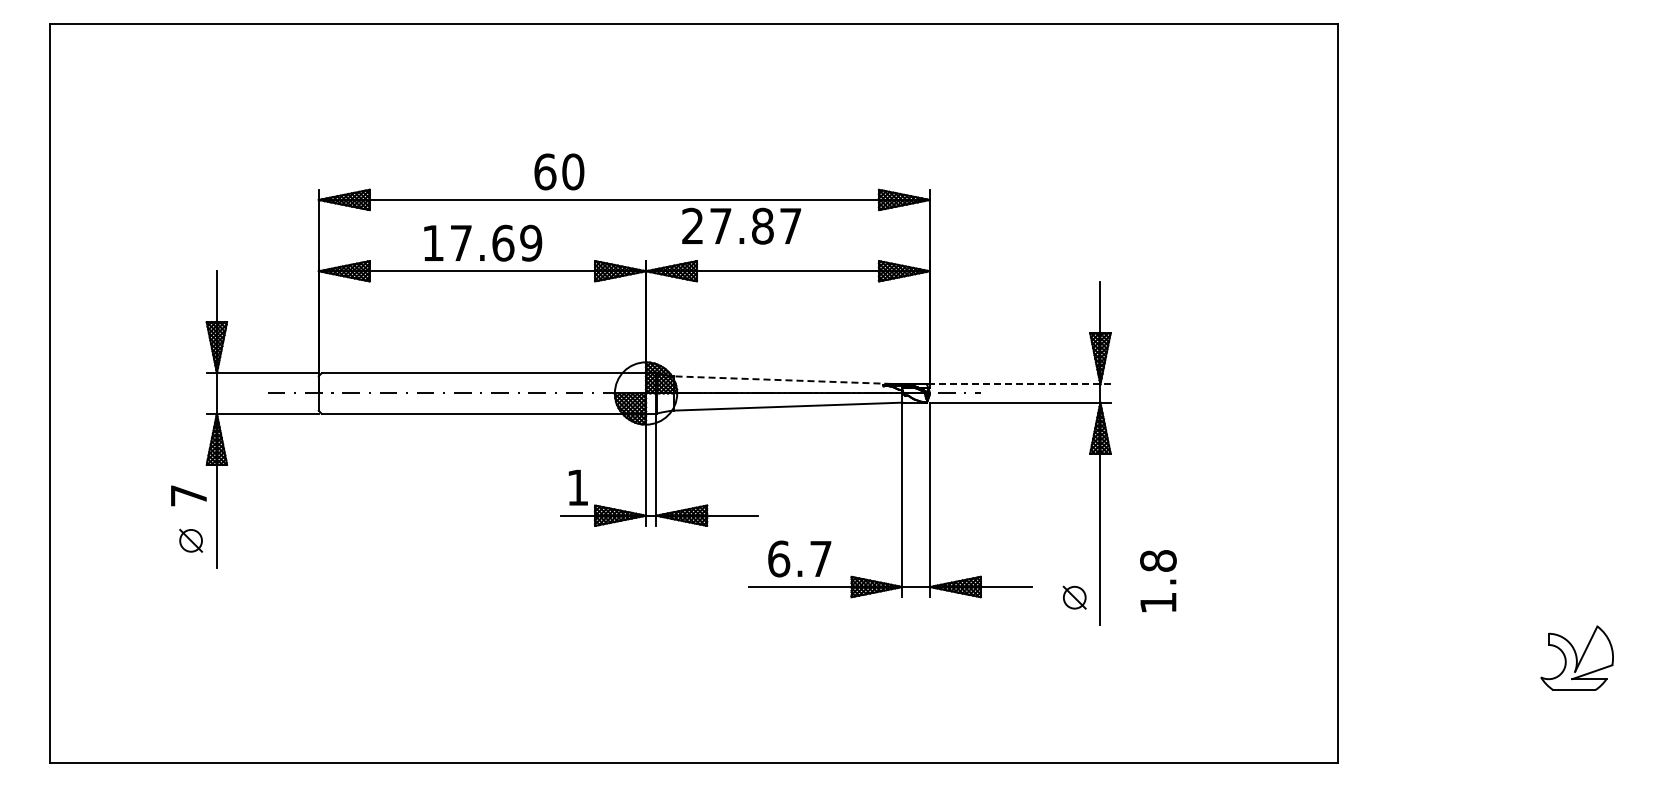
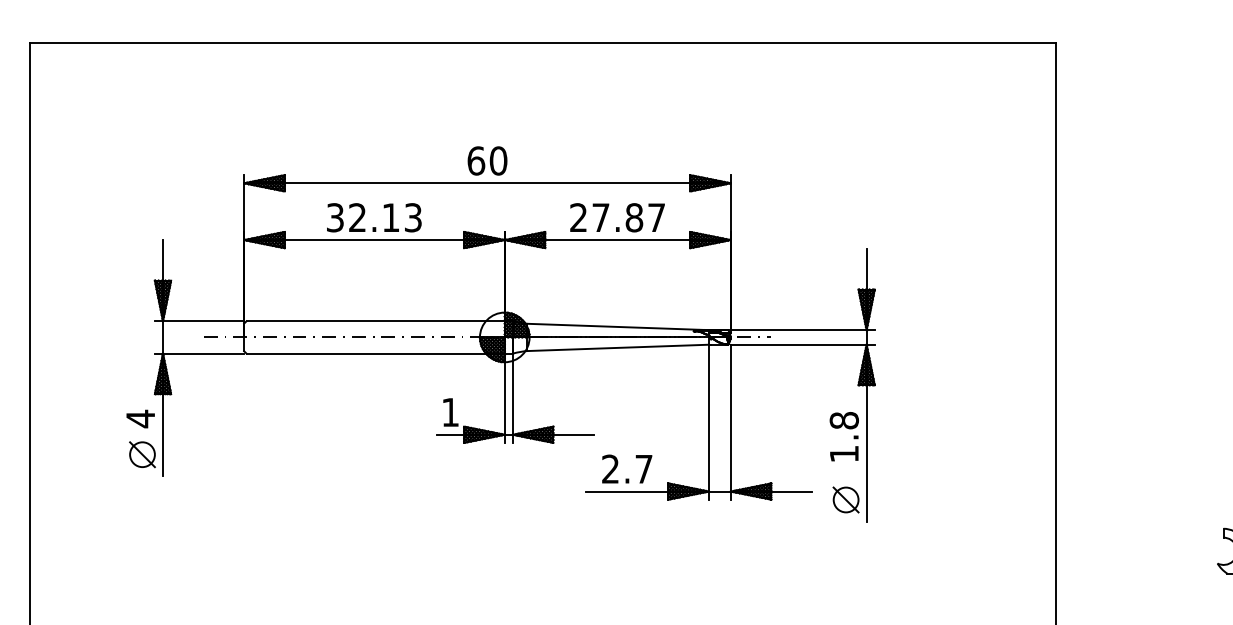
text: (559, 171) -> (487, 160), moved
text: (741, 225) -> (617, 217), moved
text: (482, 242) -> (374, 217), 17.69 -> 32.13
line: (787, 380) -> (617, 327), dashed -> solid
line: (1019, 384) -> (802, 330), dashed -> solid
text: (188, 495) -> (140, 418), 7 -> 4
part: (190, 540) -> (141, 454), size x1.43
text: (779, 558) -> (611, 468), 6.7 -> 2.7
text: (1158, 581) -> (844, 436), moved
part: (1074, 597) -> (845, 499), size x1.43

